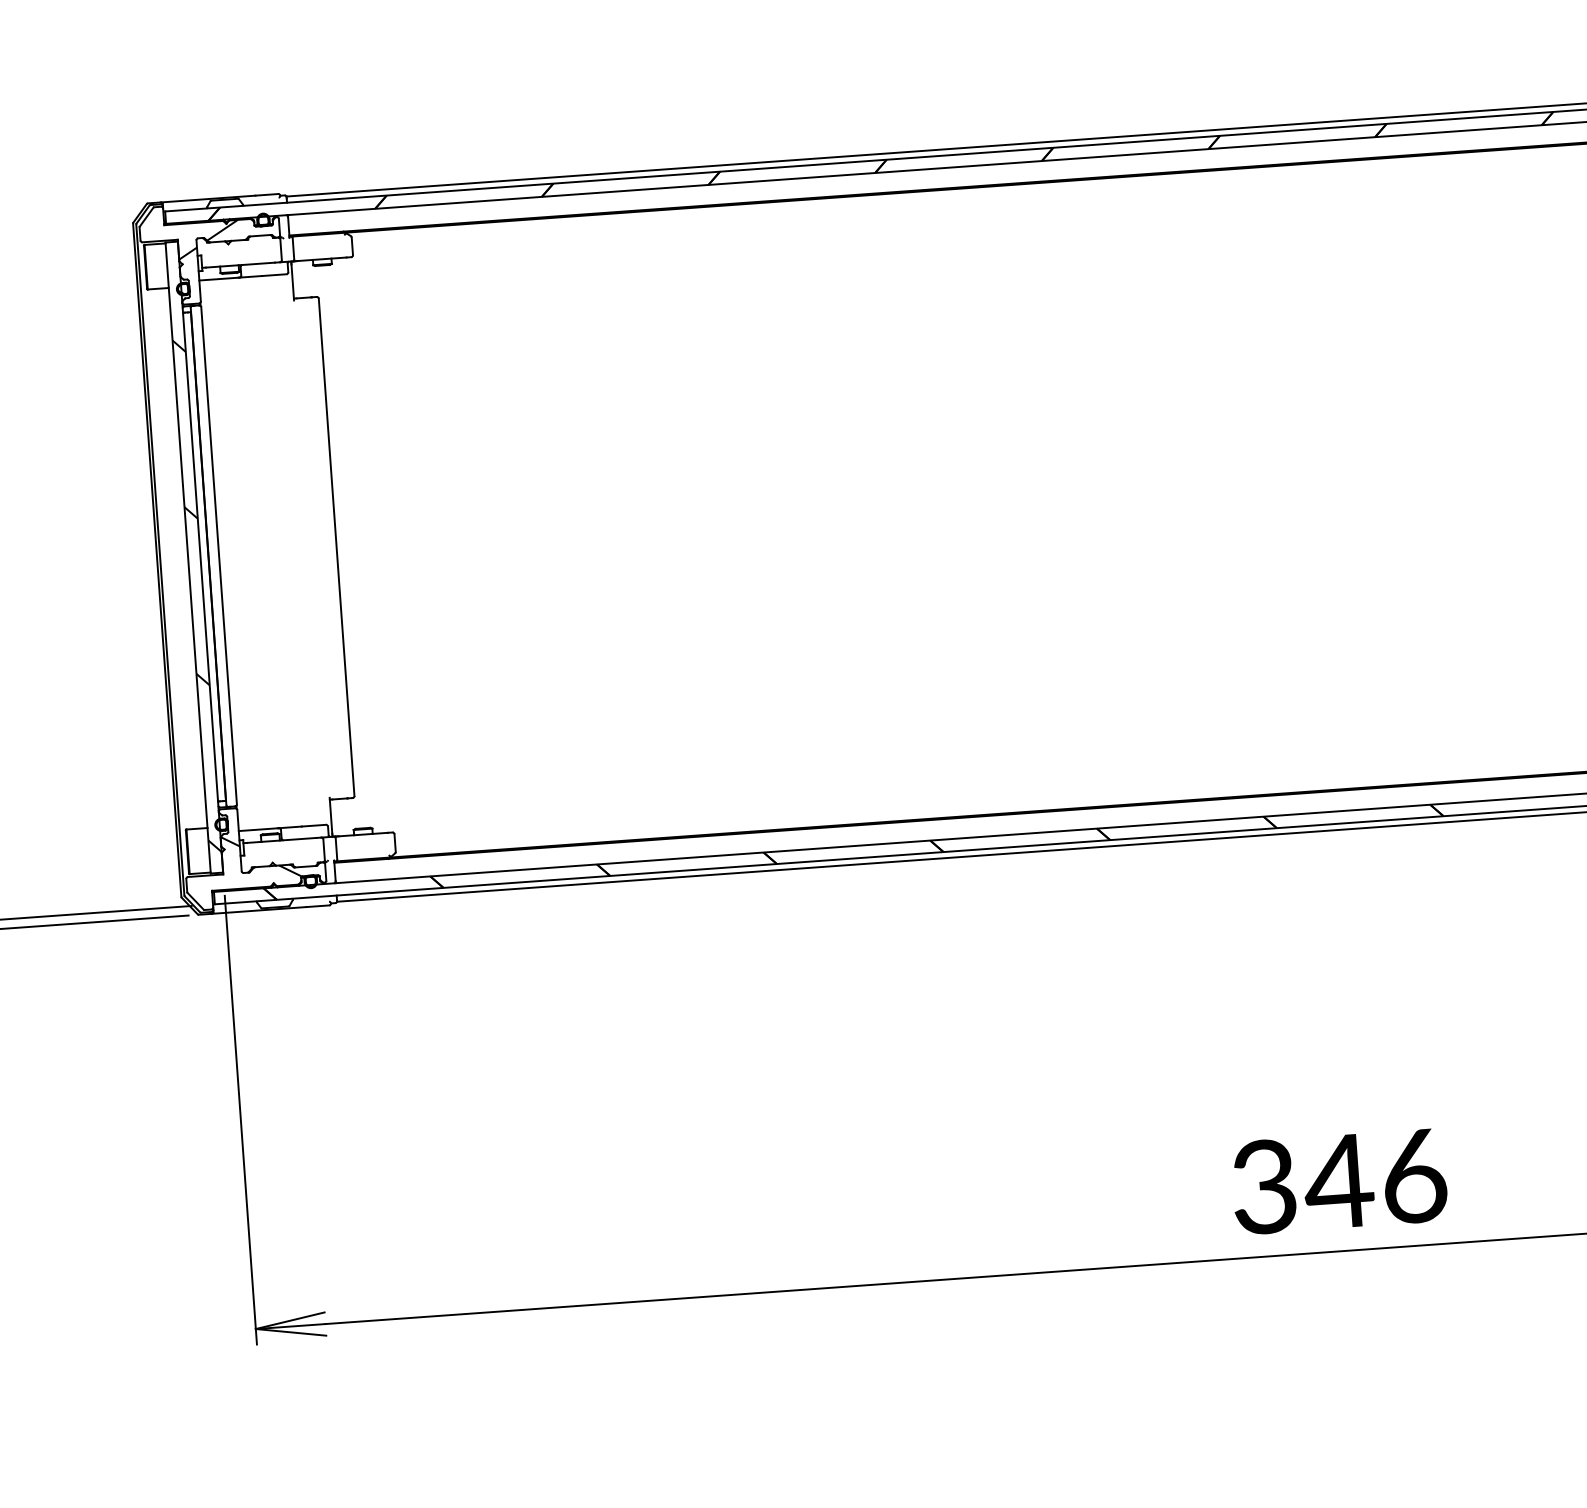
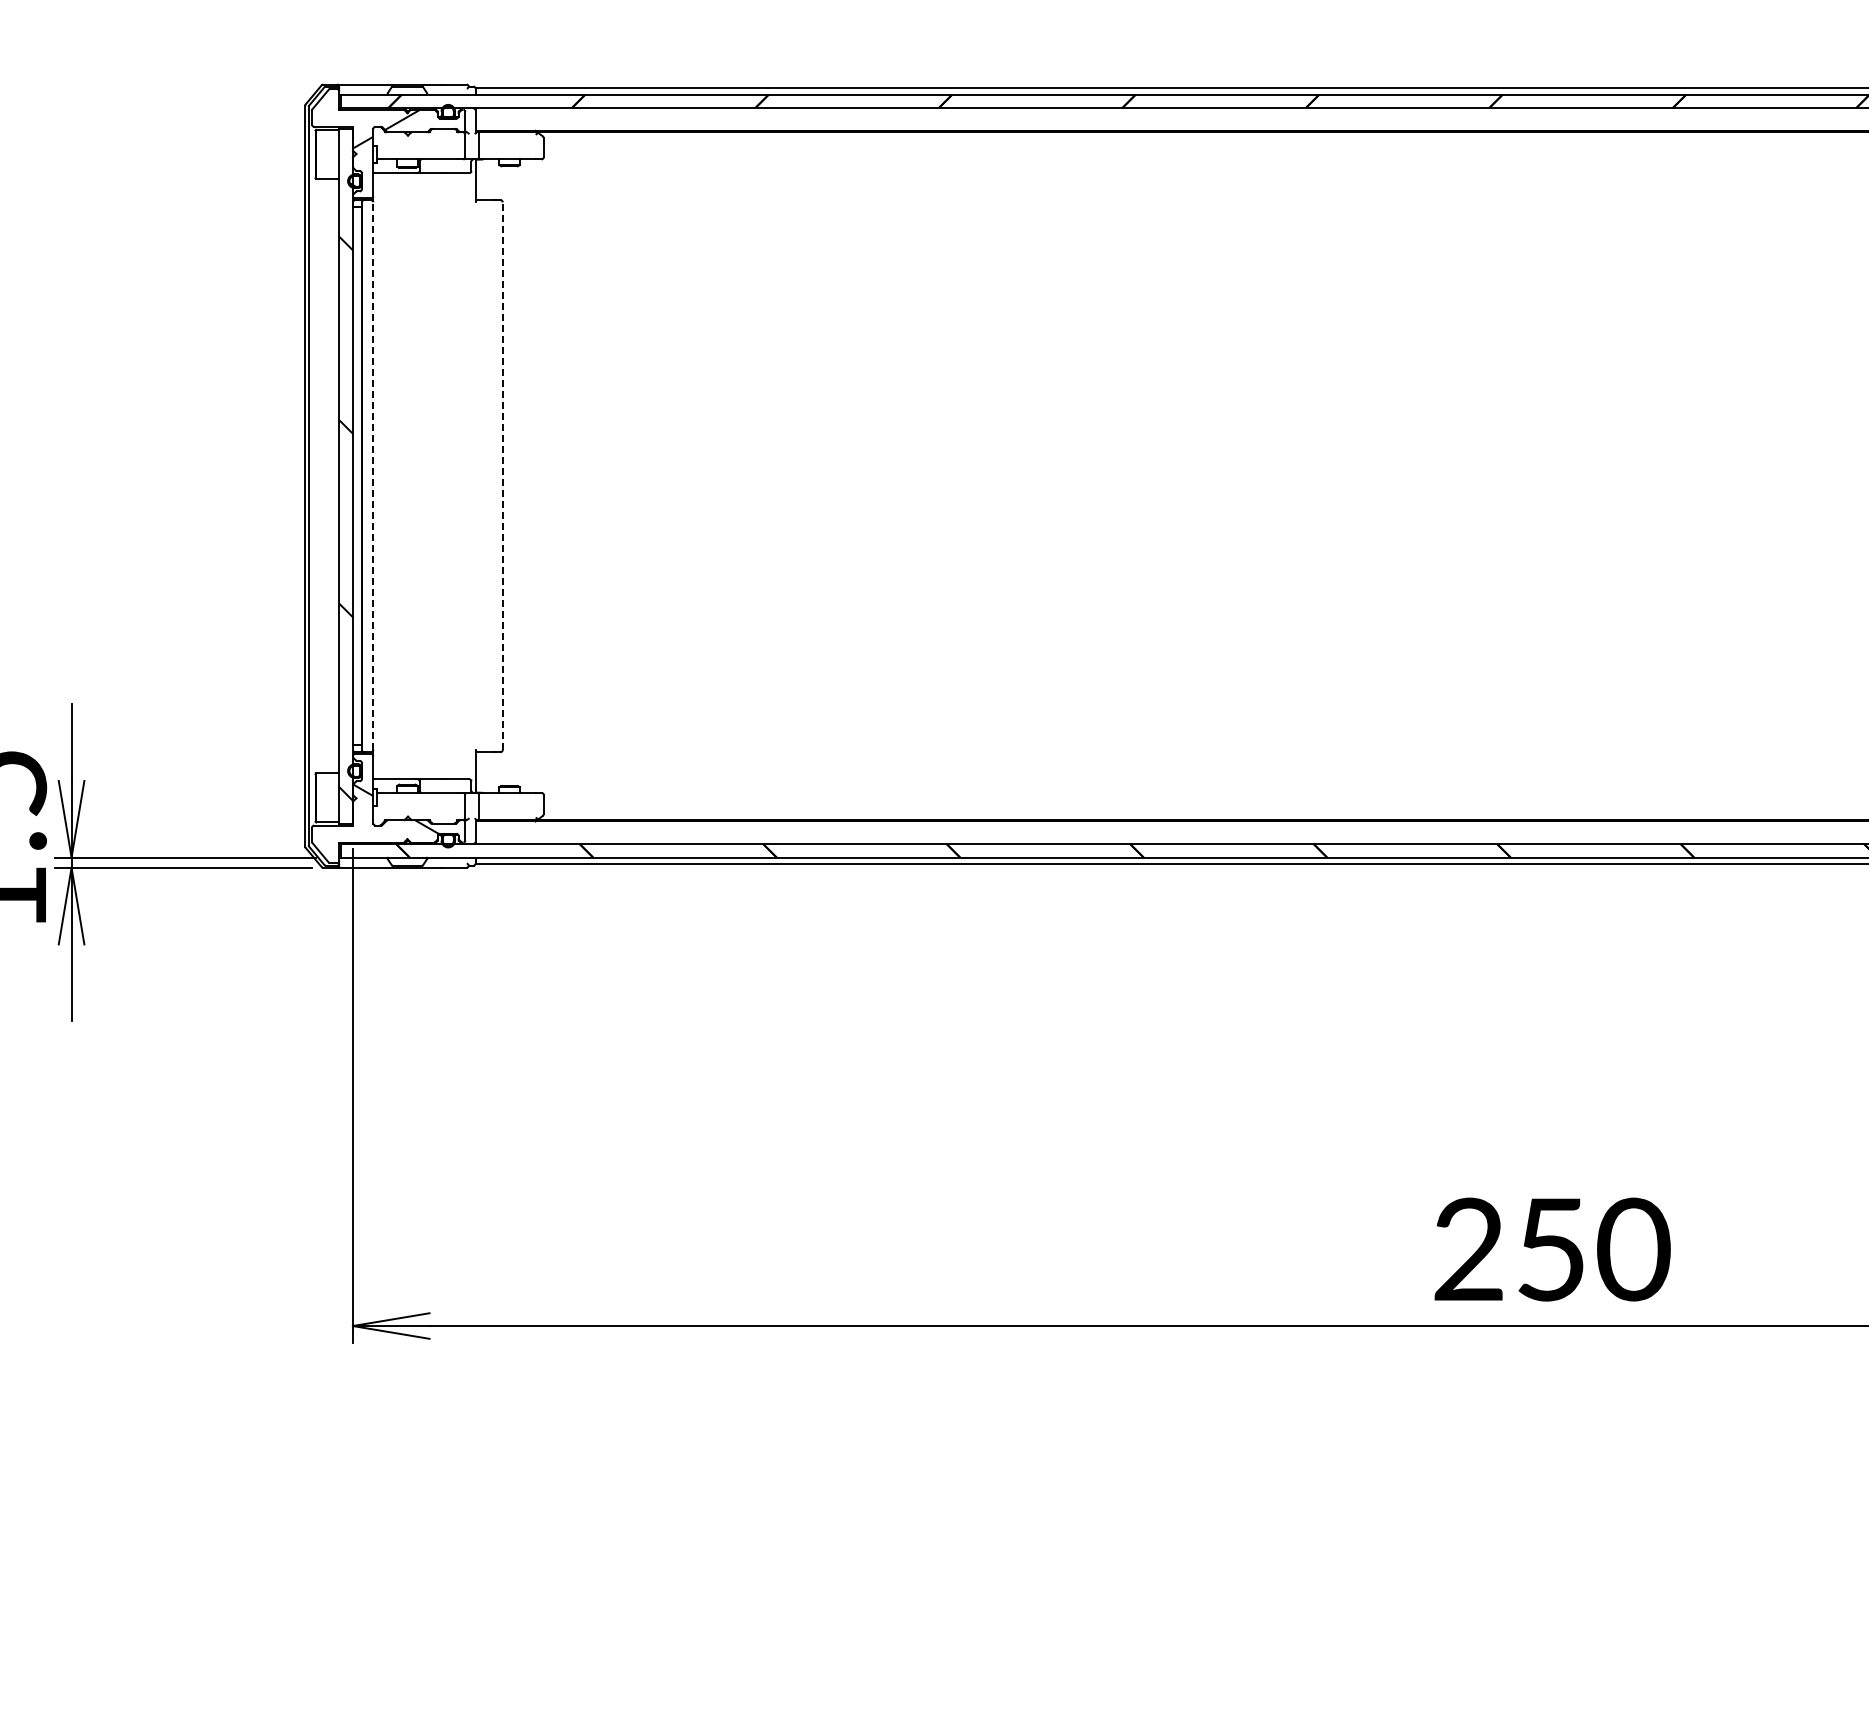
line: (336, 547) -> (502, 476), solid -> dashed
line: (219, 556) -> (373, 476), solid -> dashed
text: (1340, 1181) -> (1552, 1249), 346 -> 250

